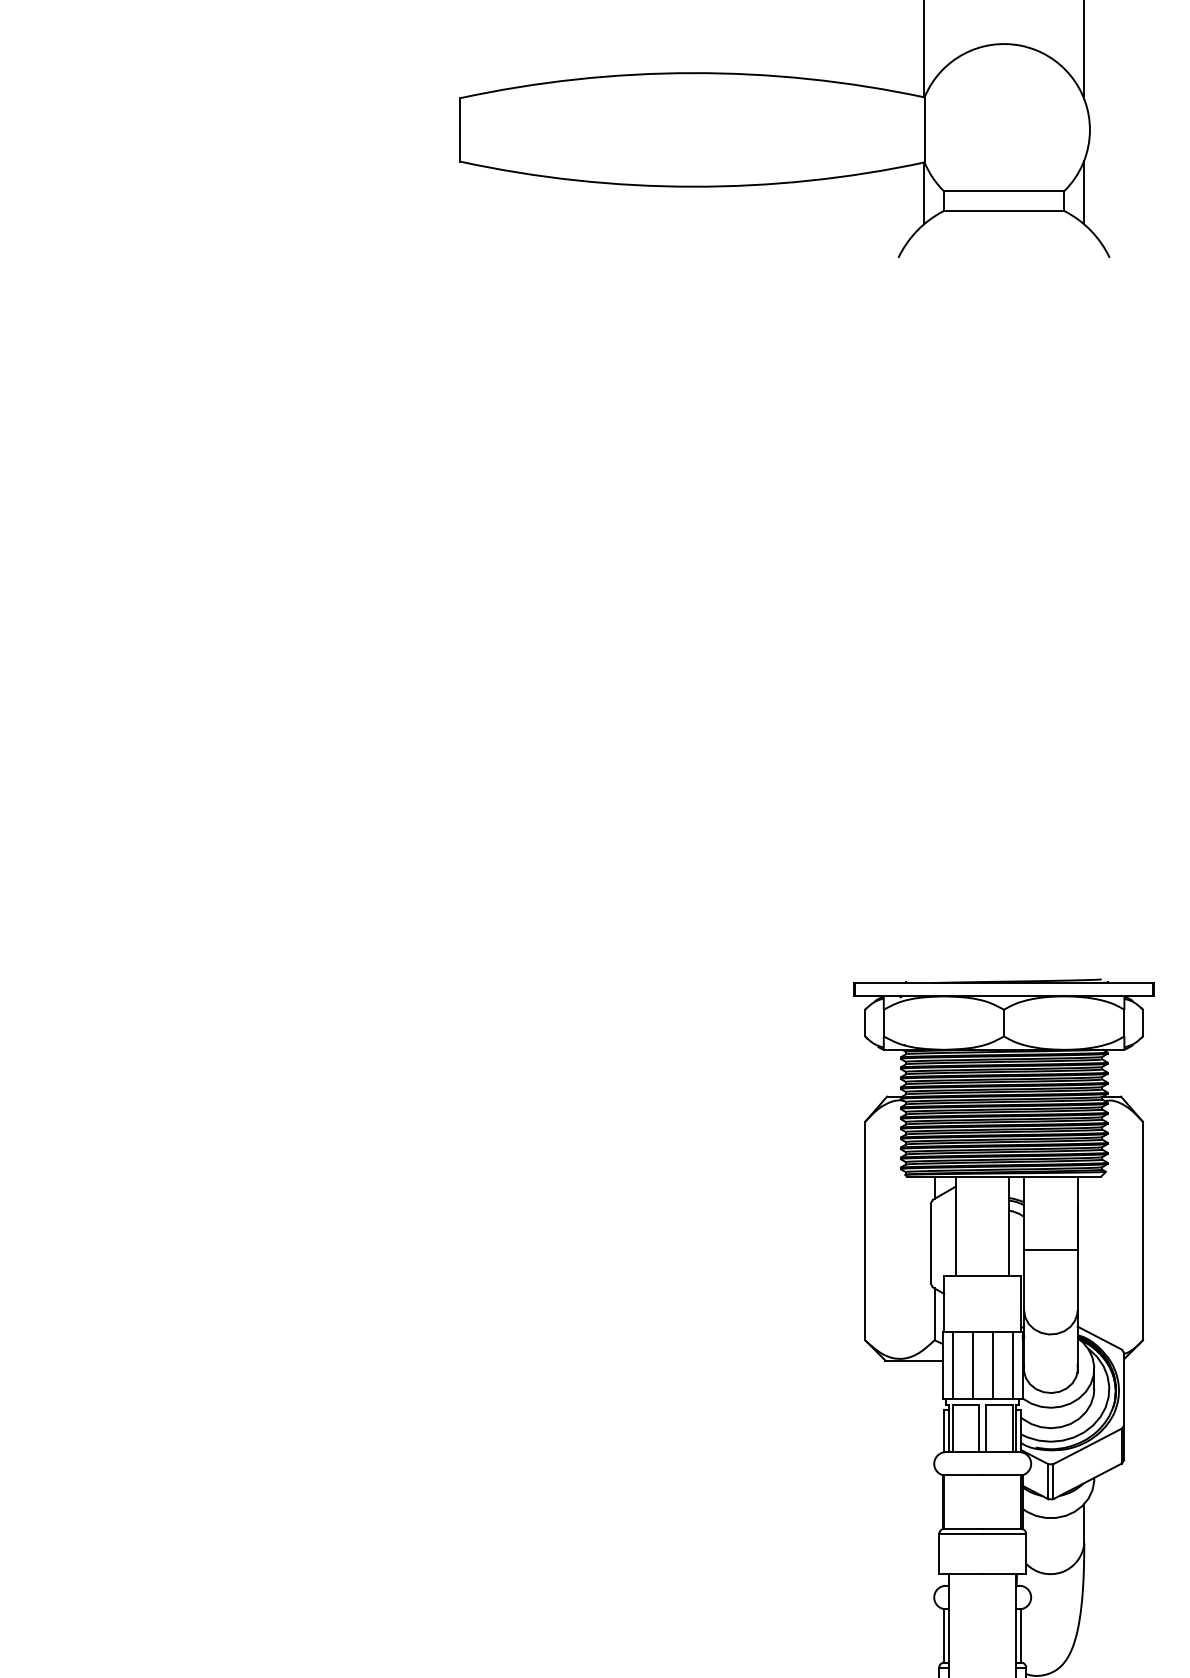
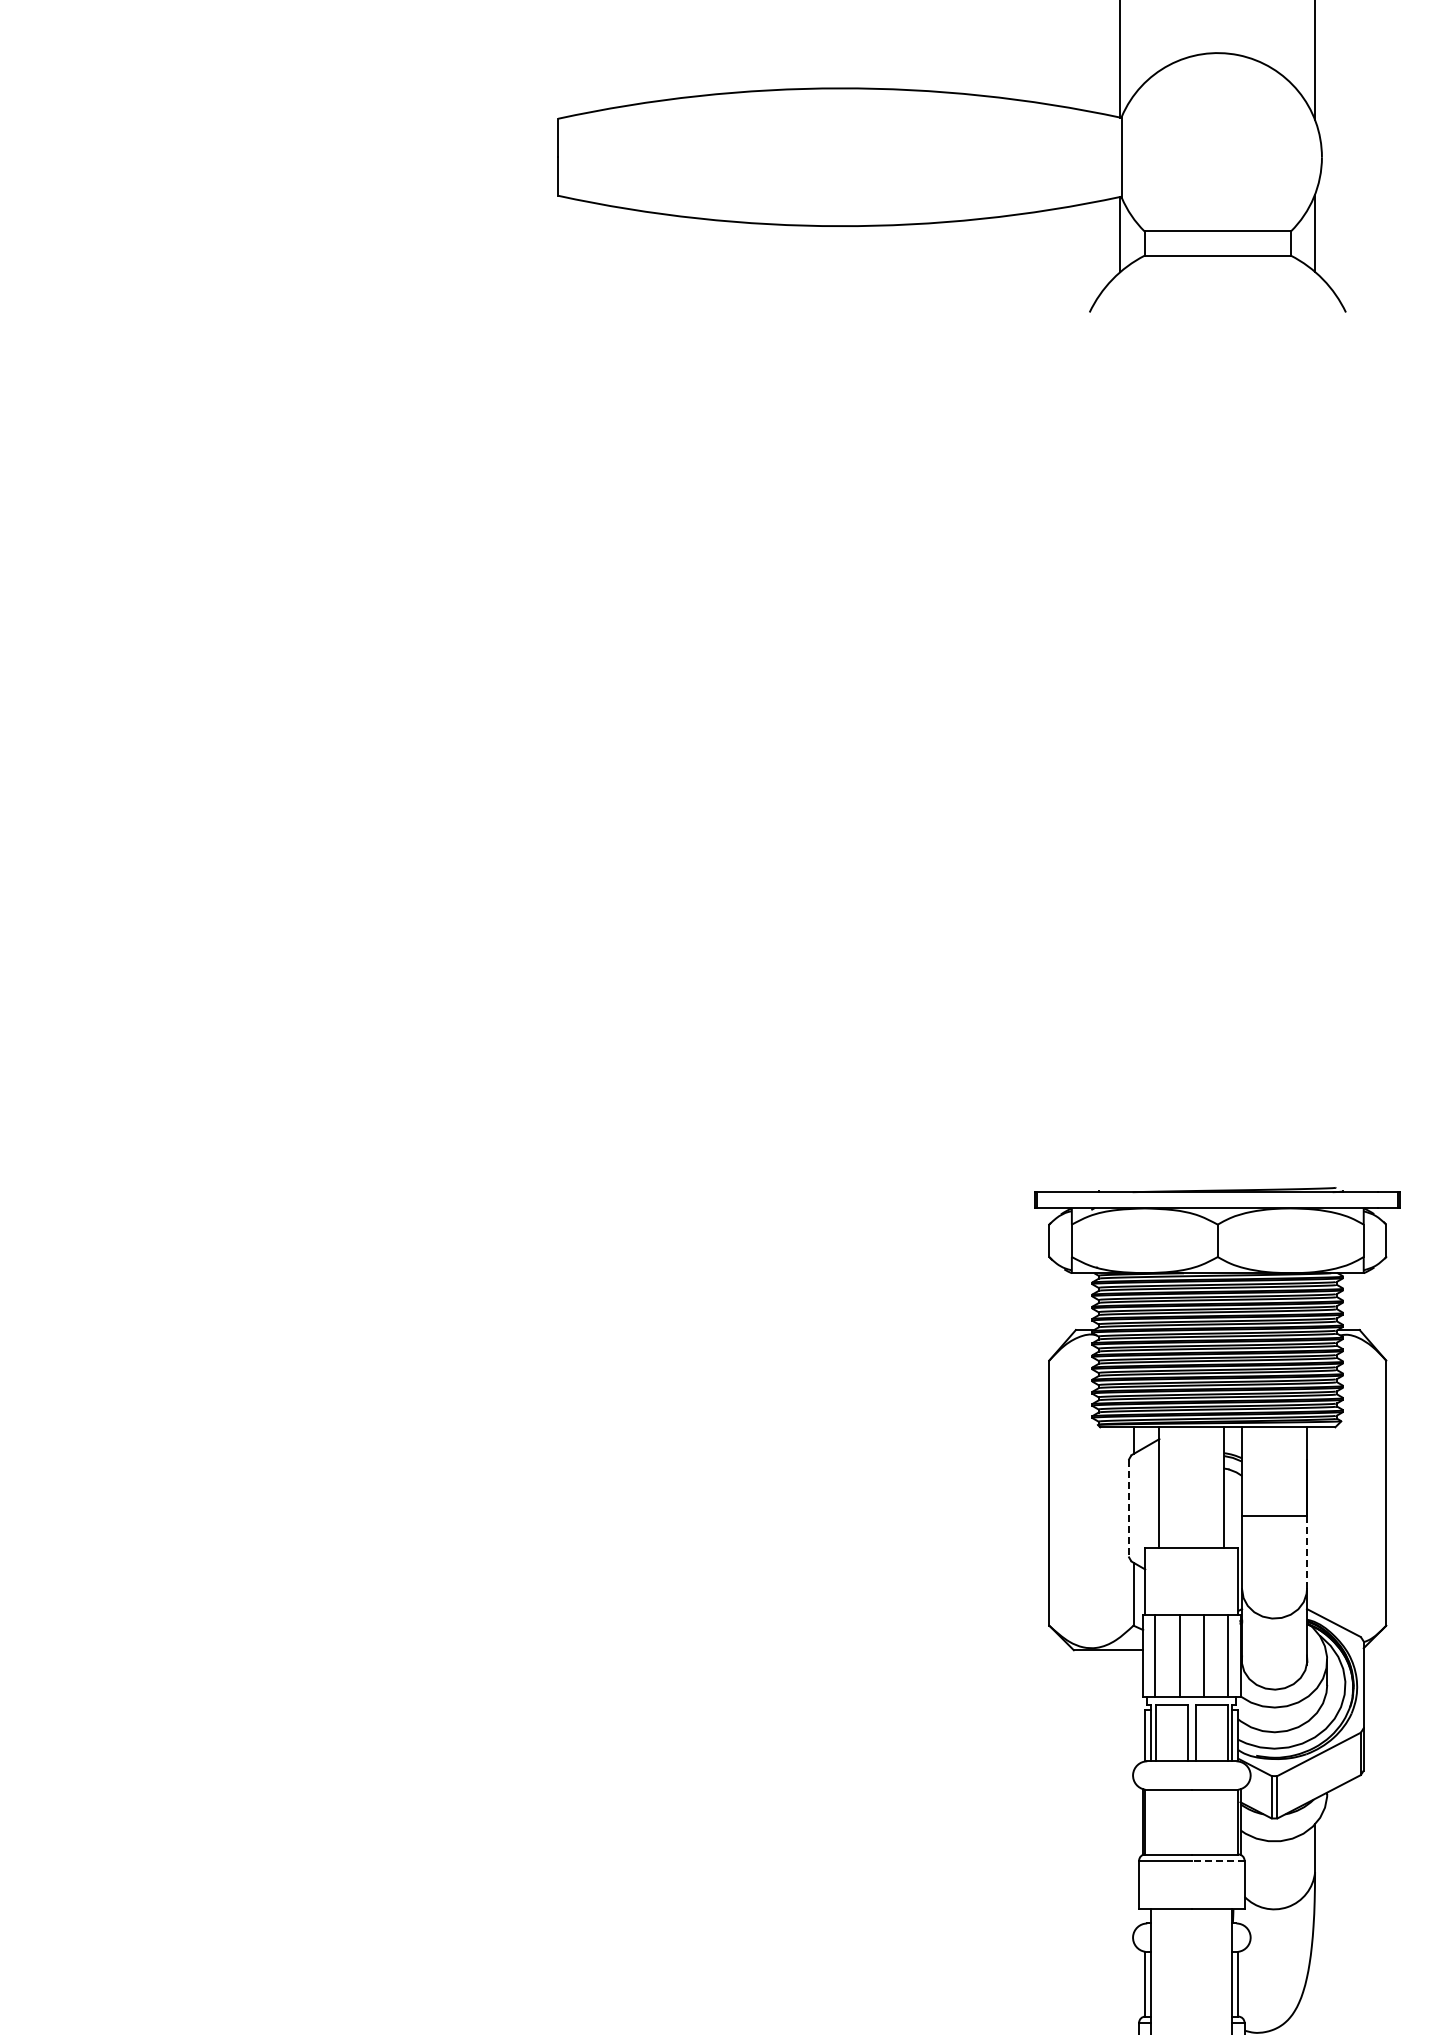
line: (930, 1243) -> (1128, 1508), solid -> dashed
line: (1077, 1280) -> (1306, 1552), solid -> dashed
line: (1003, 1533) -> (1217, 1860), solid -> dashed

